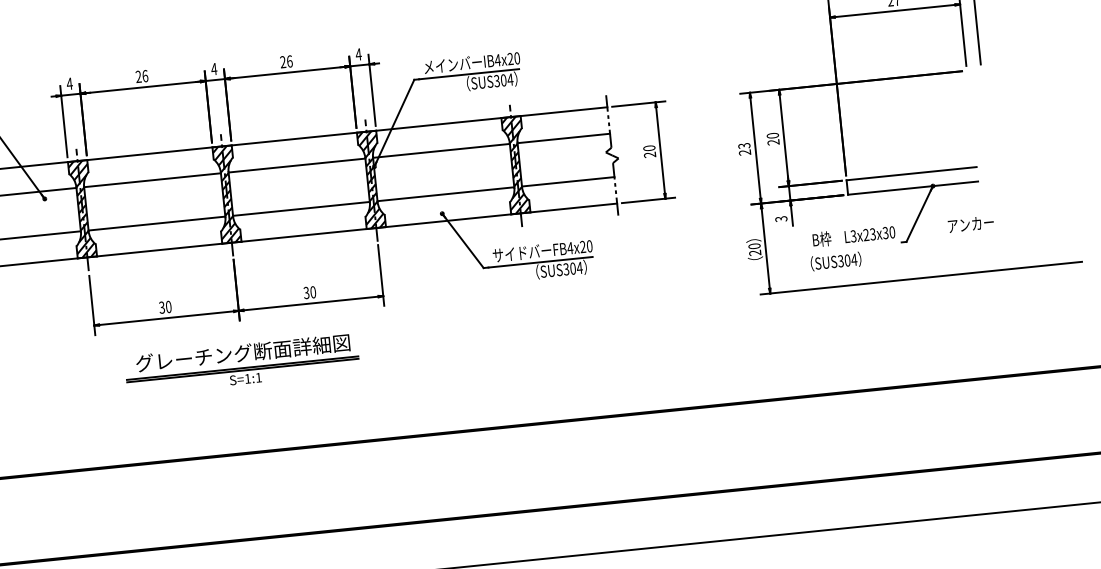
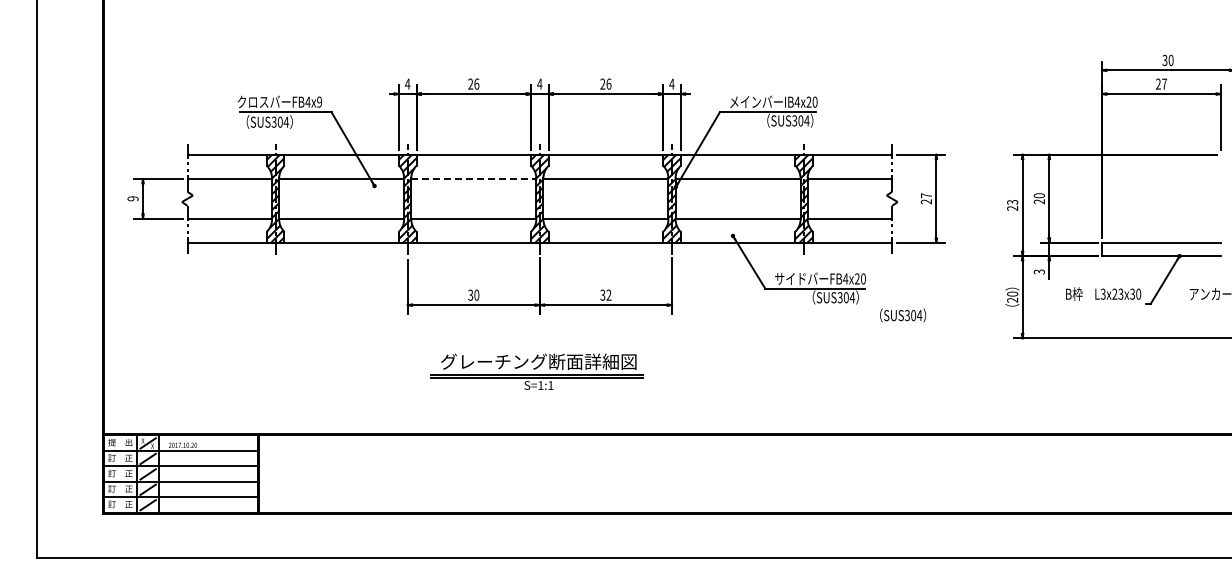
text: (649, 148) -> (926, 195), 20 -> 27
line: (152, 179) -> (473, 178), solid -> dashed
text: (836, 261) -> (903, 315), moved
text: (312, 292) -> (608, 295), 30 -> 32
part: (241, 363) -> (536, 371), moved

